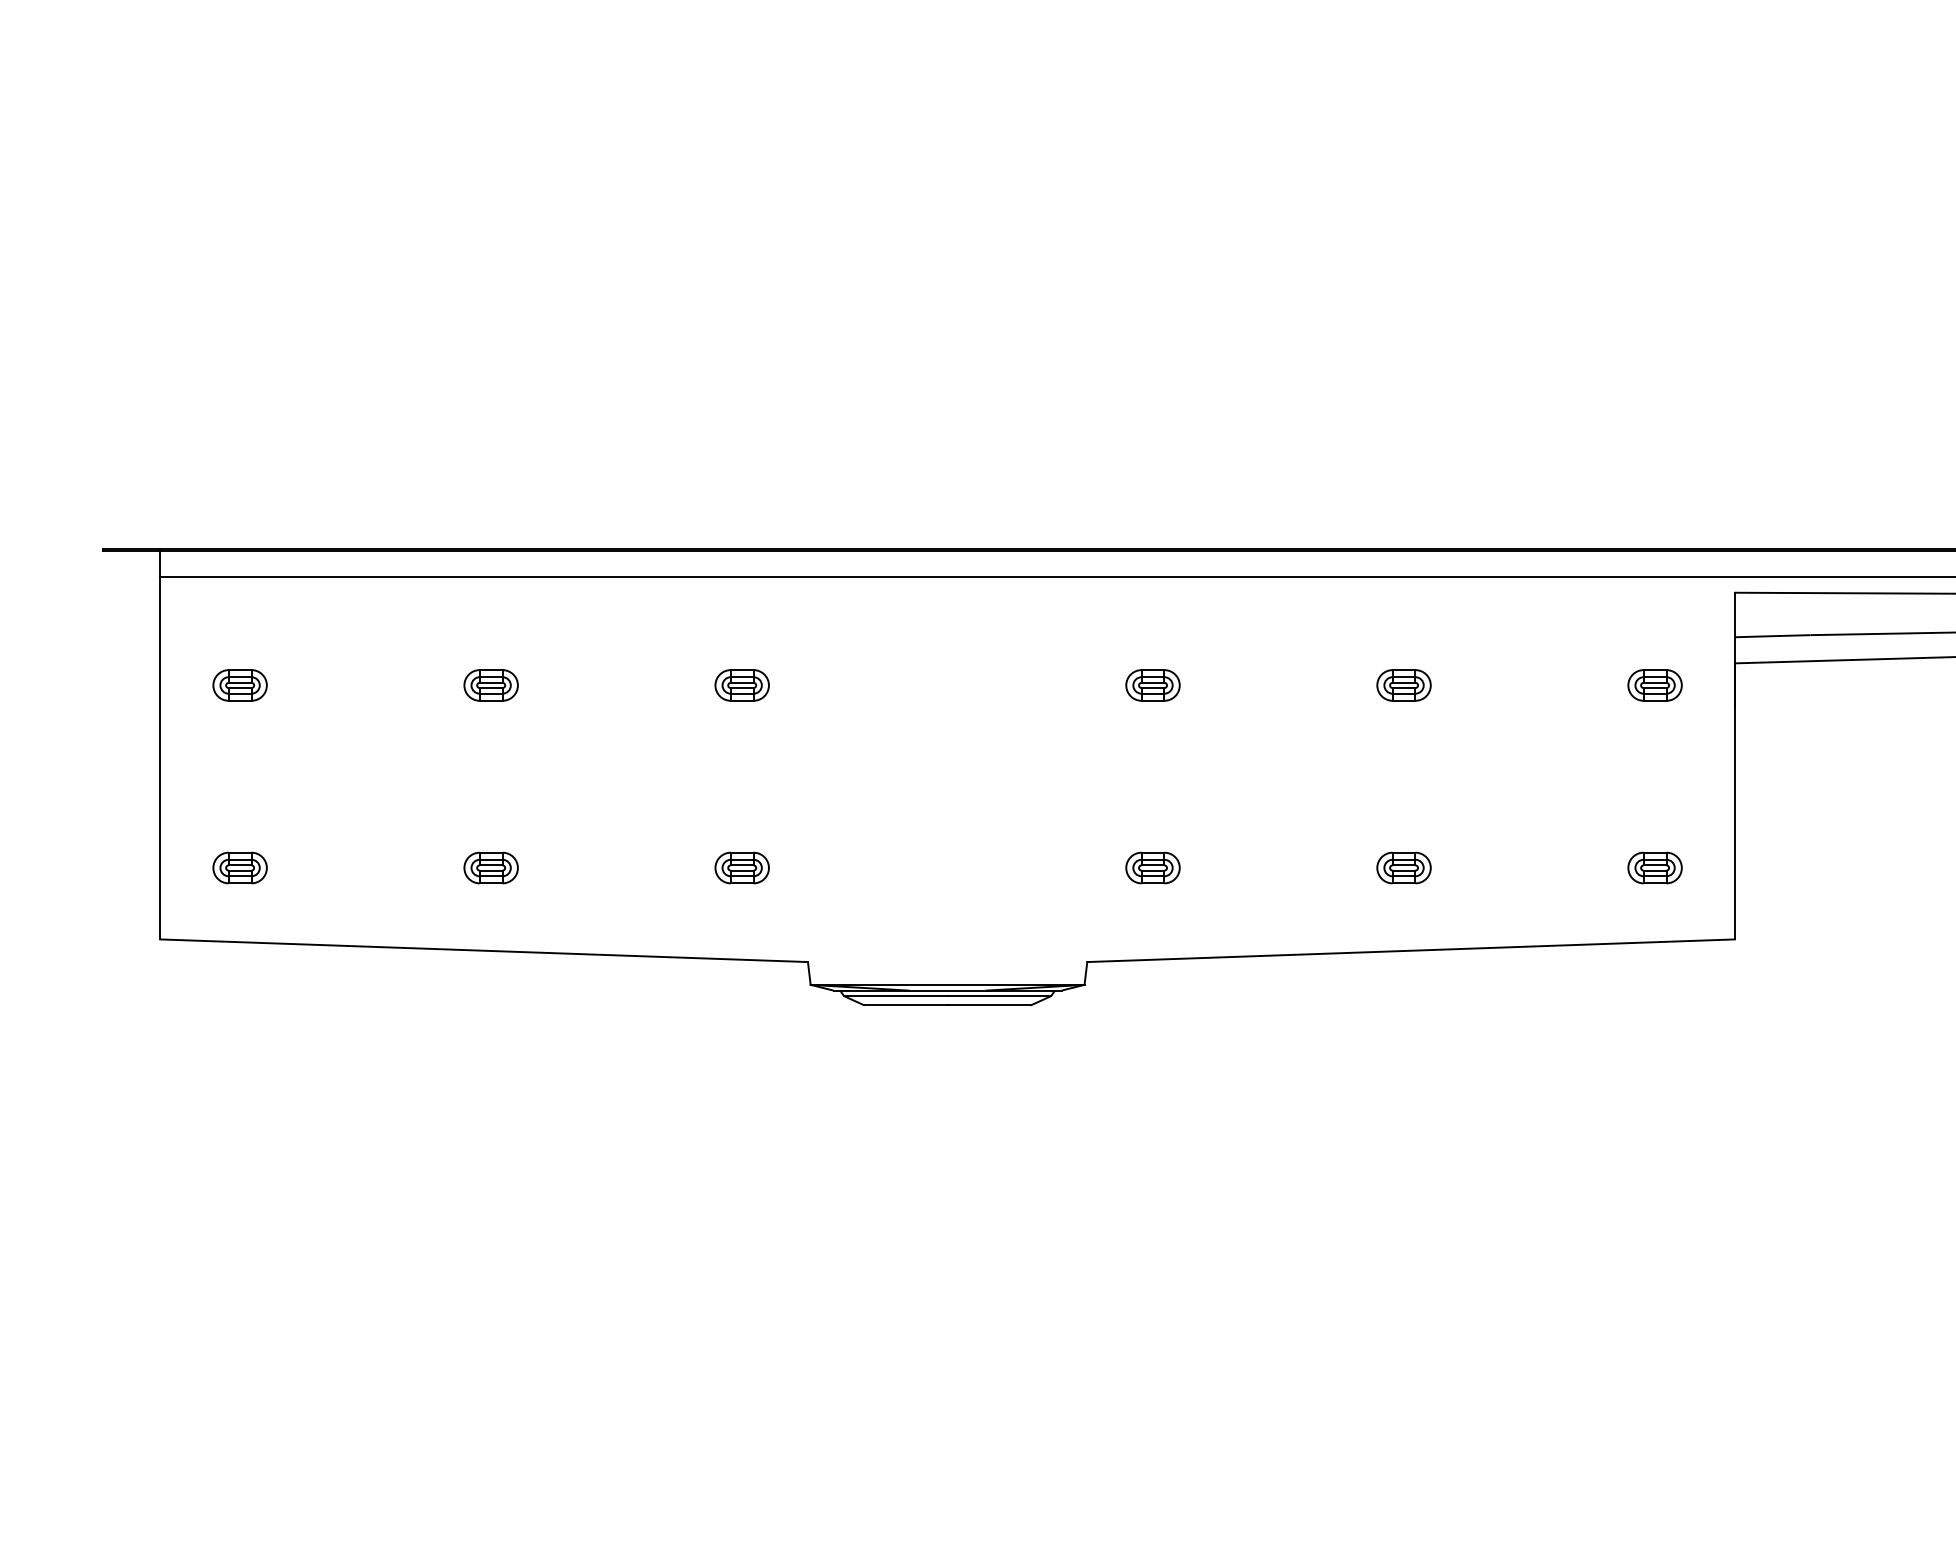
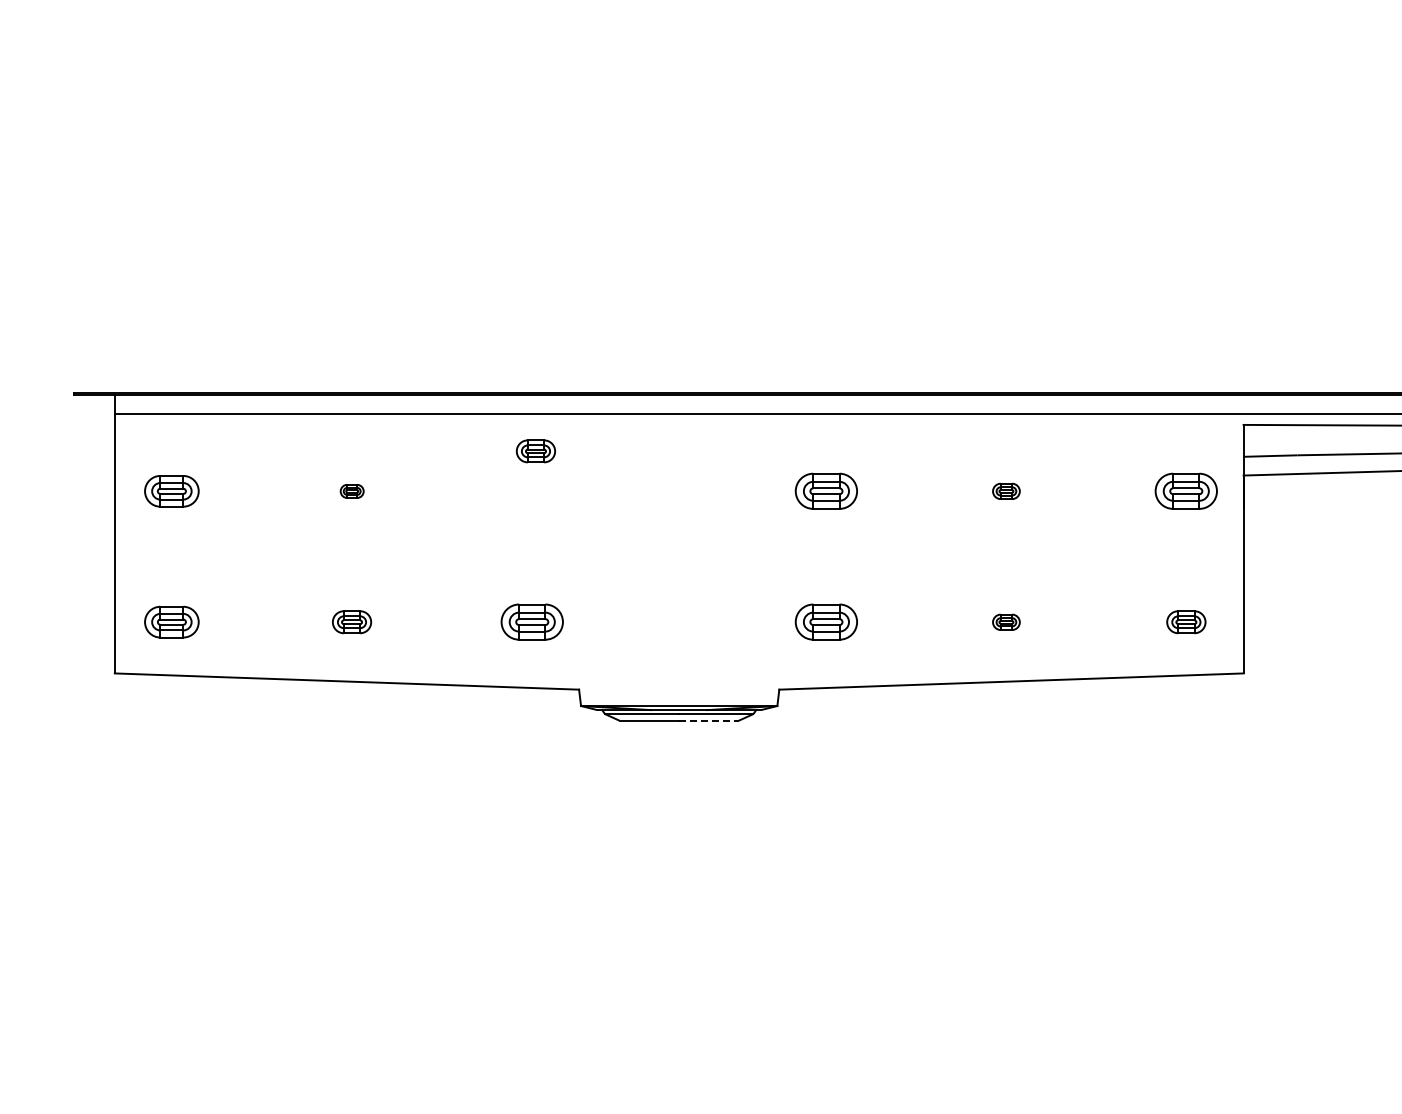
part: (240, 685) -> (172, 491), size x1.4
part: (491, 685) -> (352, 491), size x0.6
part: (741, 685) -> (535, 451), moved
part: (1153, 685) -> (826, 491), size x1.6
part: (1404, 685) -> (1006, 491), size x0.7
part: (1655, 685) -> (1186, 491), size x1.6
part: (240, 868) -> (172, 622), size x1.4
part: (741, 868) -> (531, 622), size x1.6
part: (1153, 868) -> (826, 622), size x1.6
part: (1404, 868) -> (1006, 622), size x0.7
line: (988, 1005) -> (708, 720), solid -> dashed

